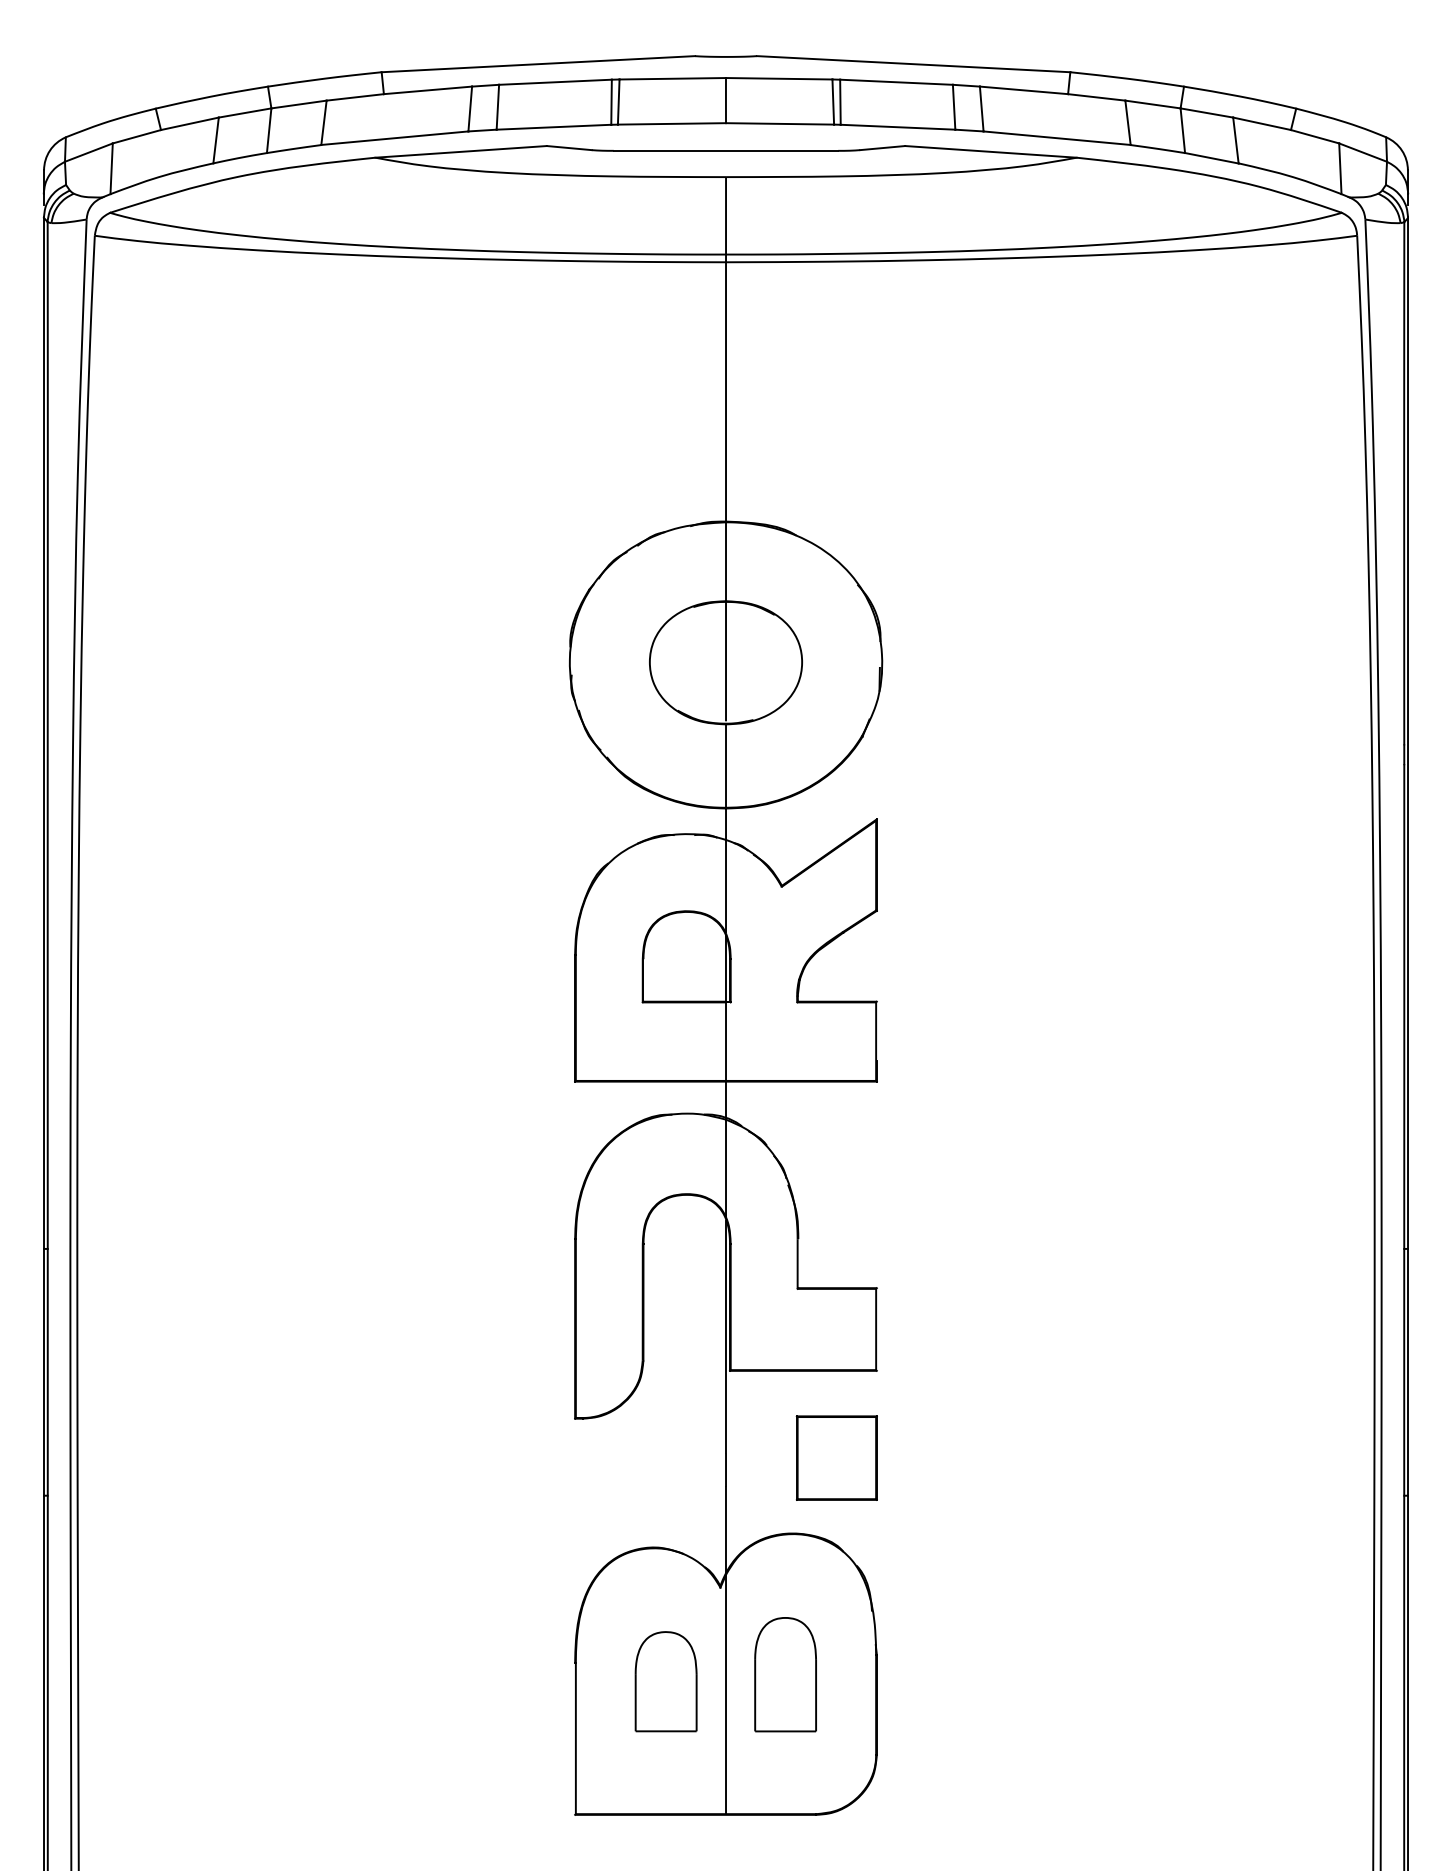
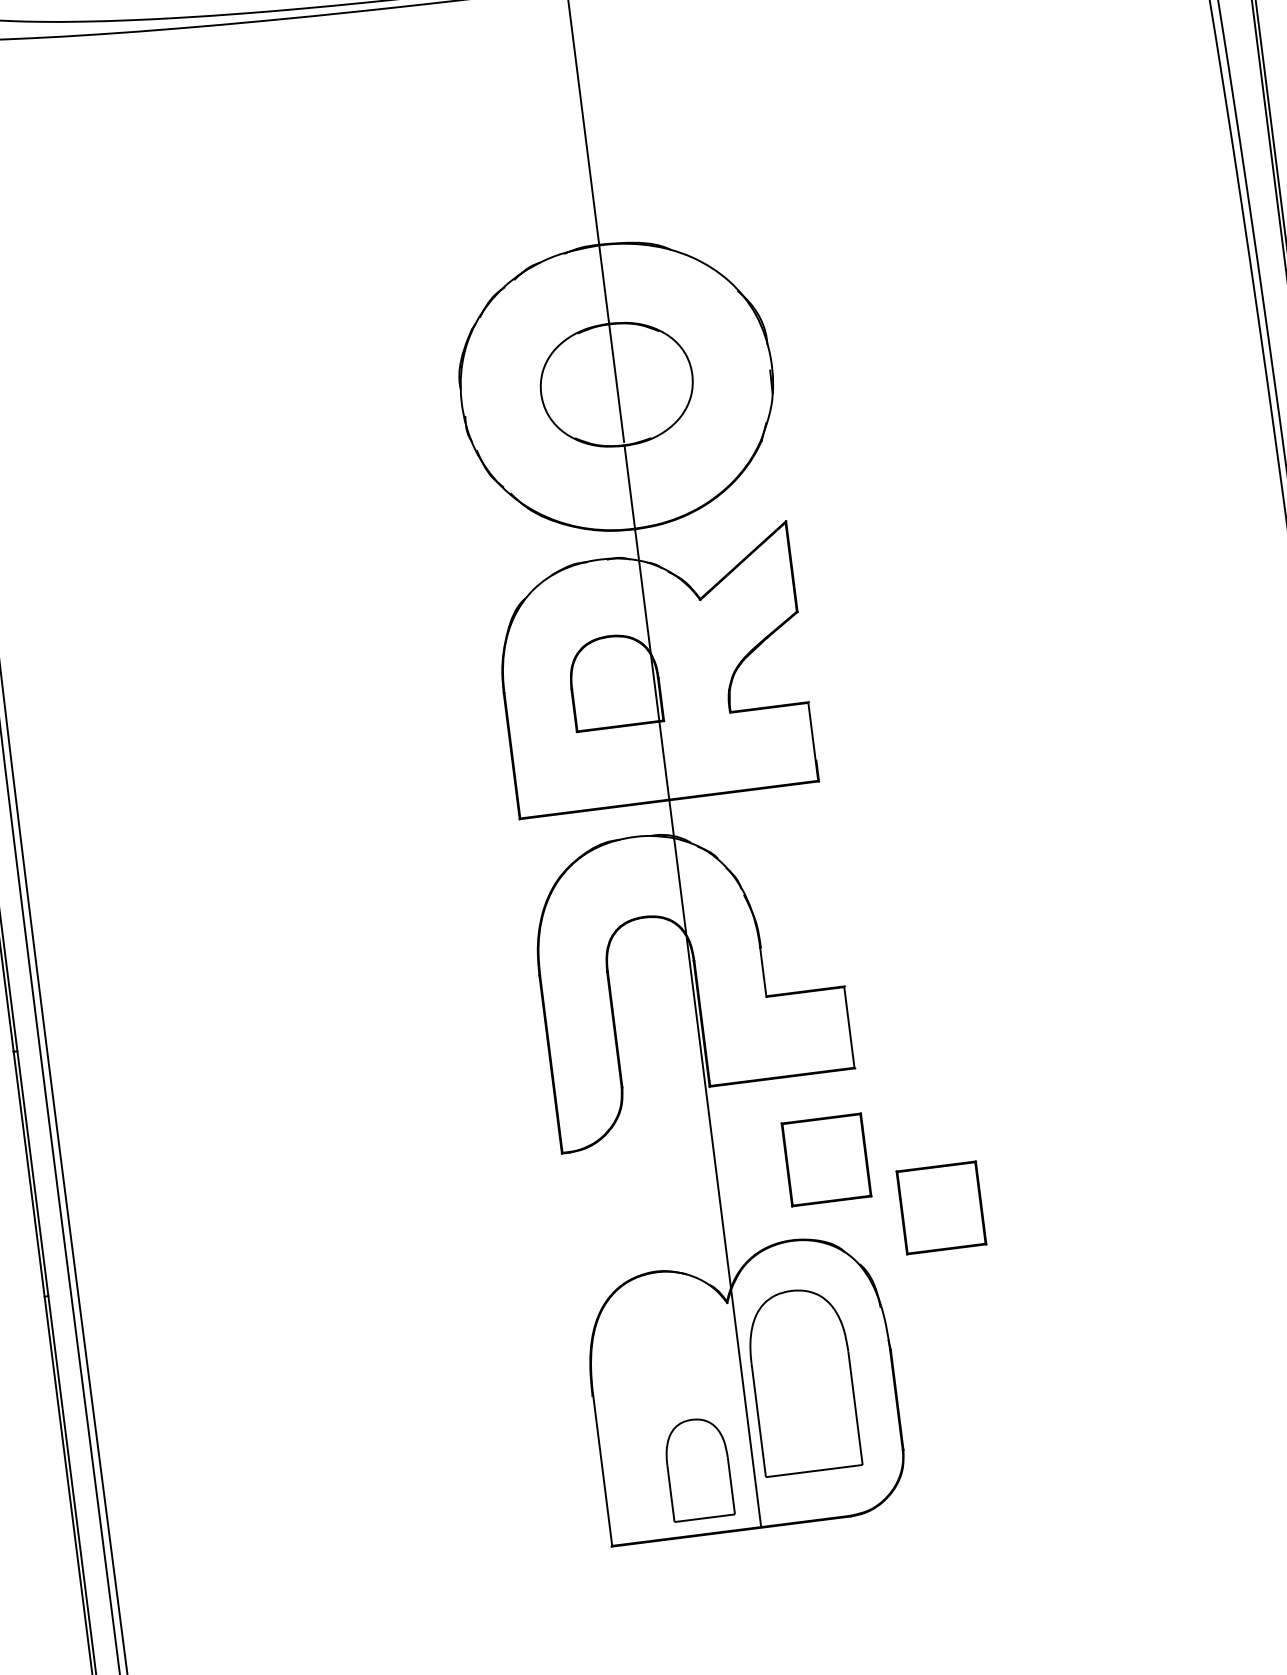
part: (944, 1519) -> (941, 1207), added
part: (785, 1674) -> (802, 1381), size x1.6
part: (665, 1681) -> (697, 1468), moved

